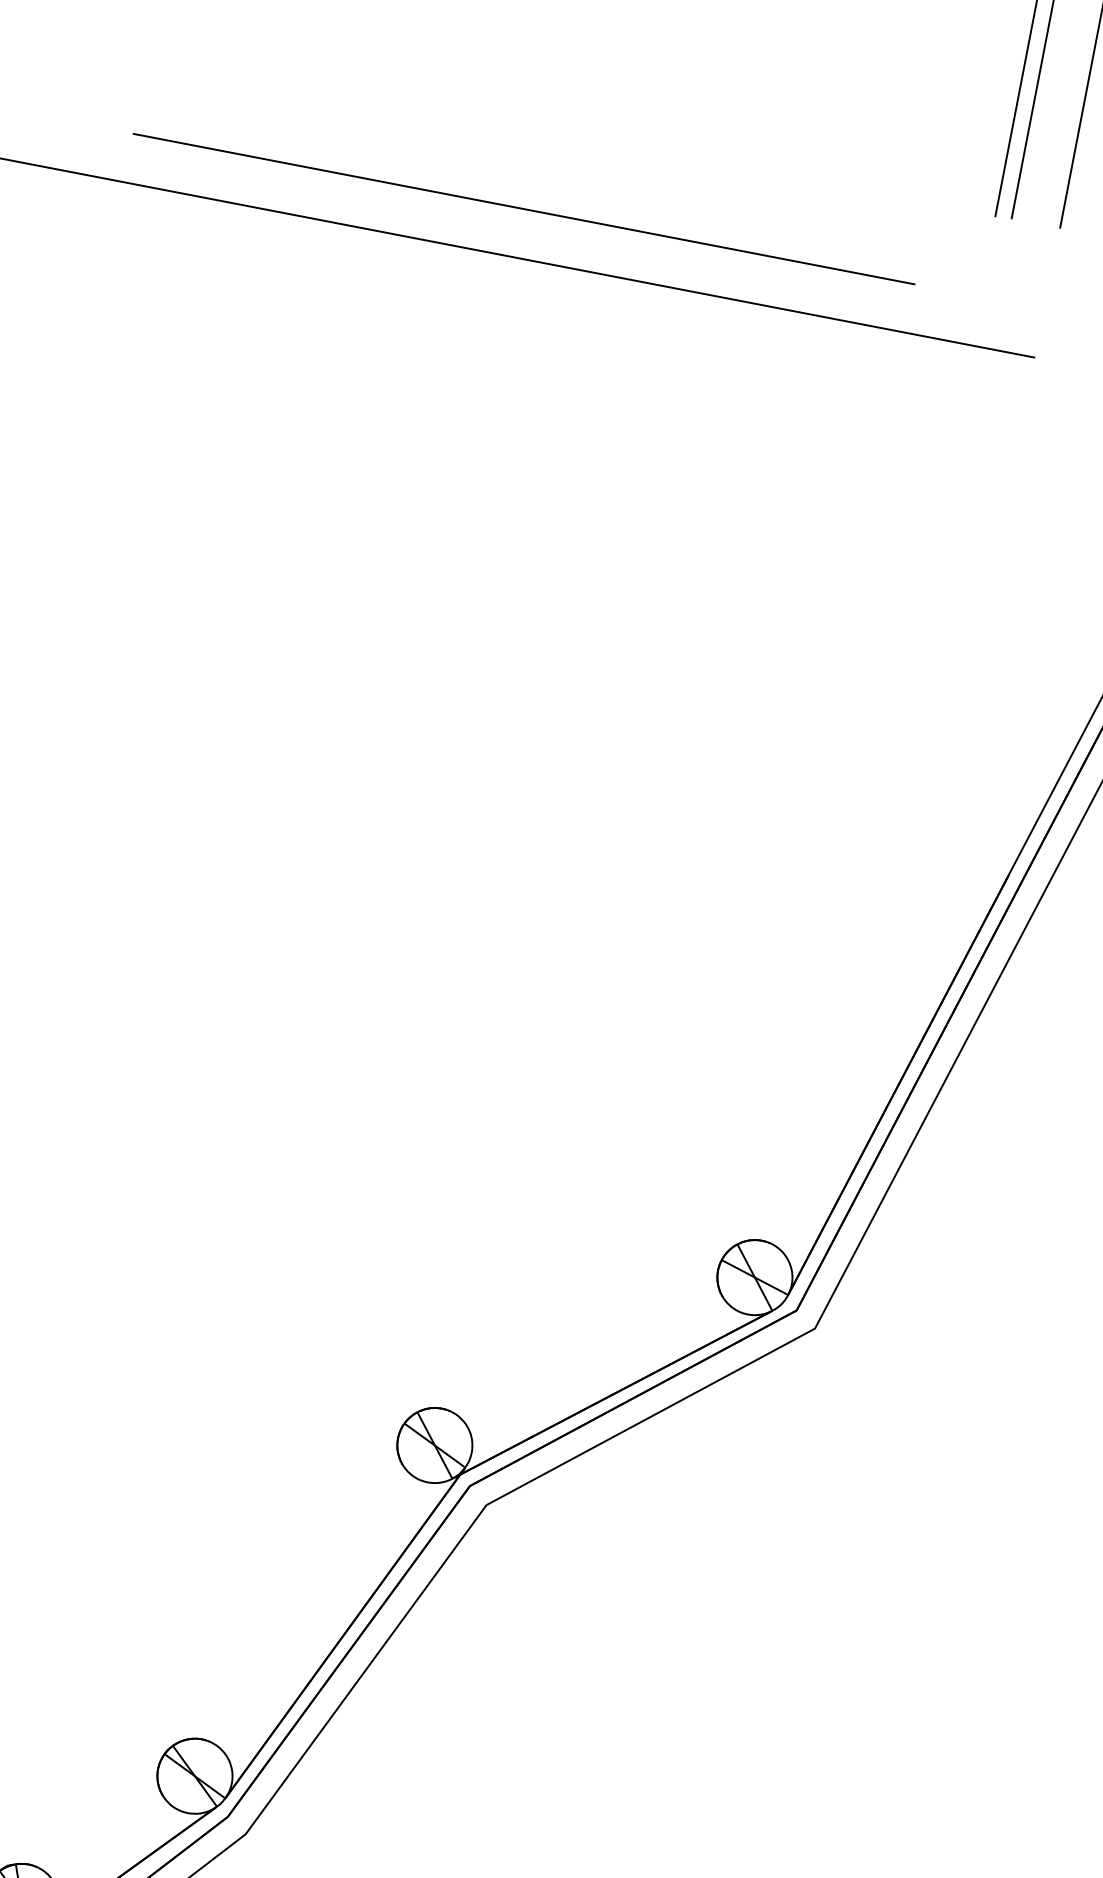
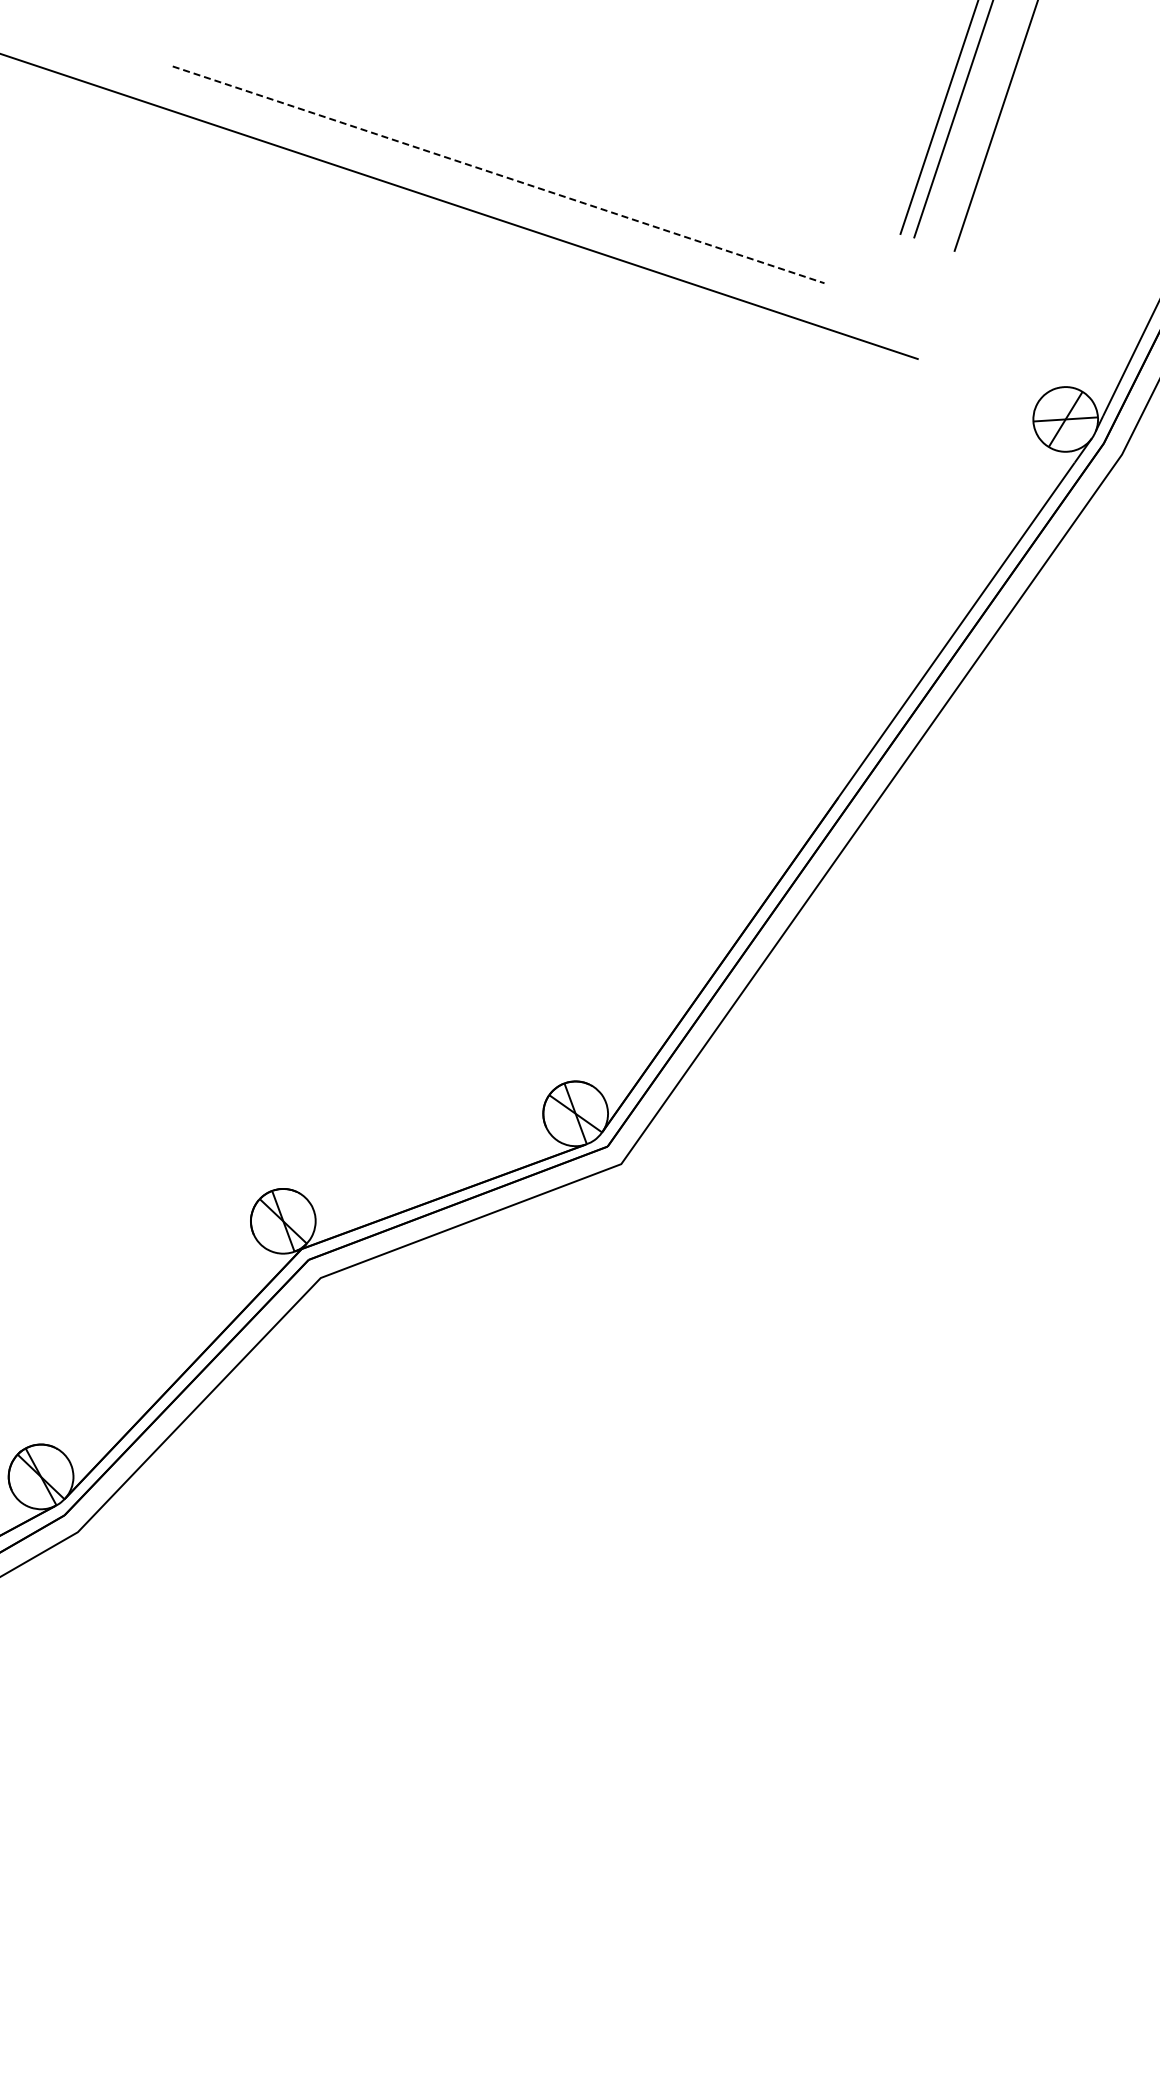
line: (525, 209) -> (499, 175), solid -> dashed

